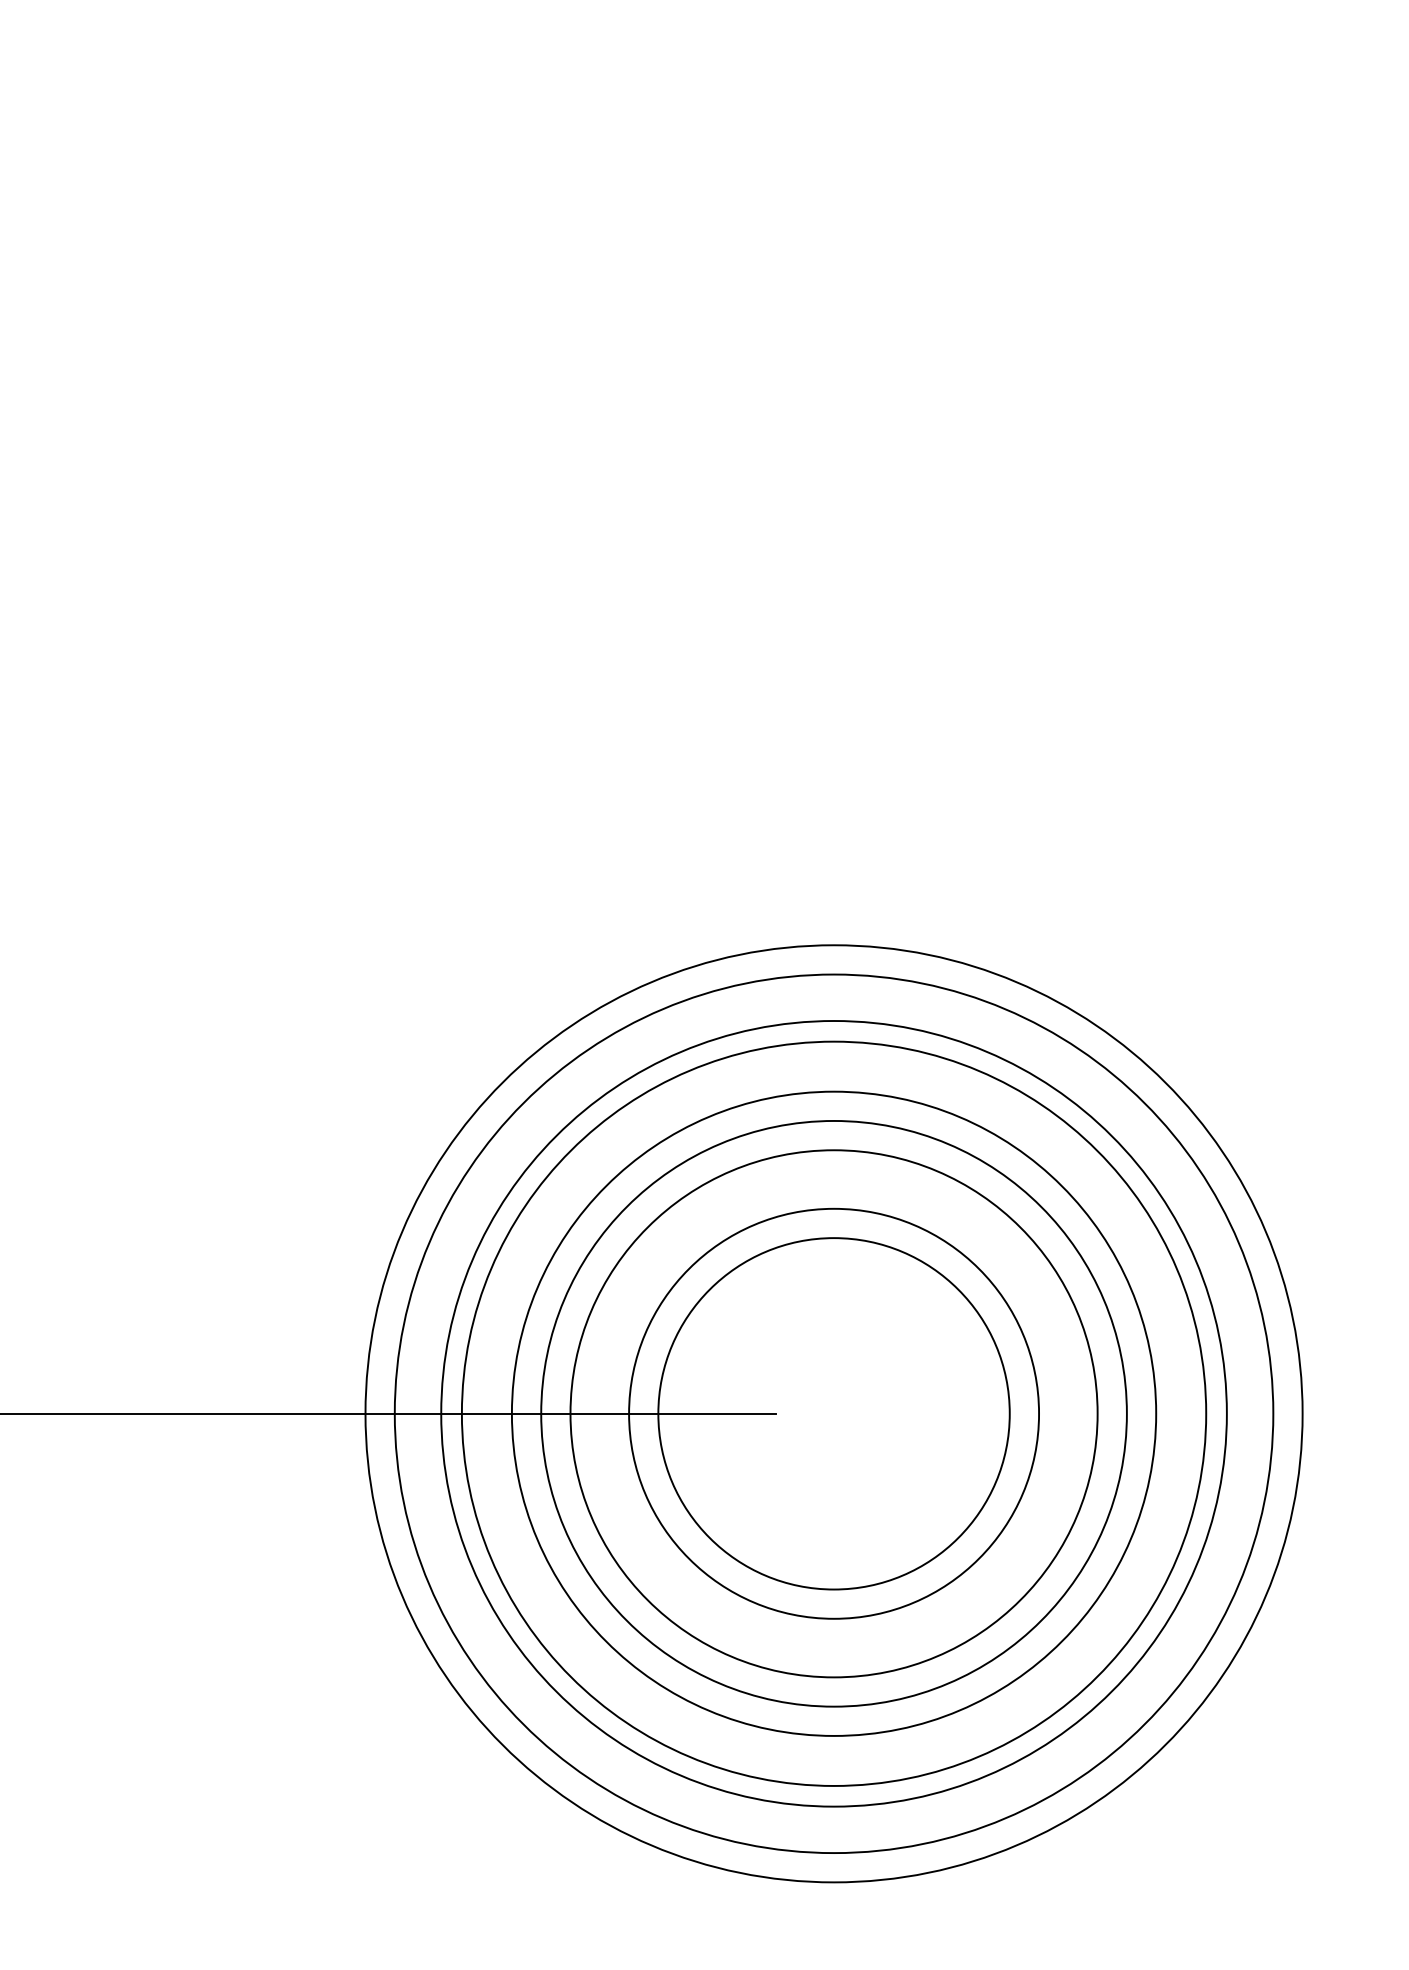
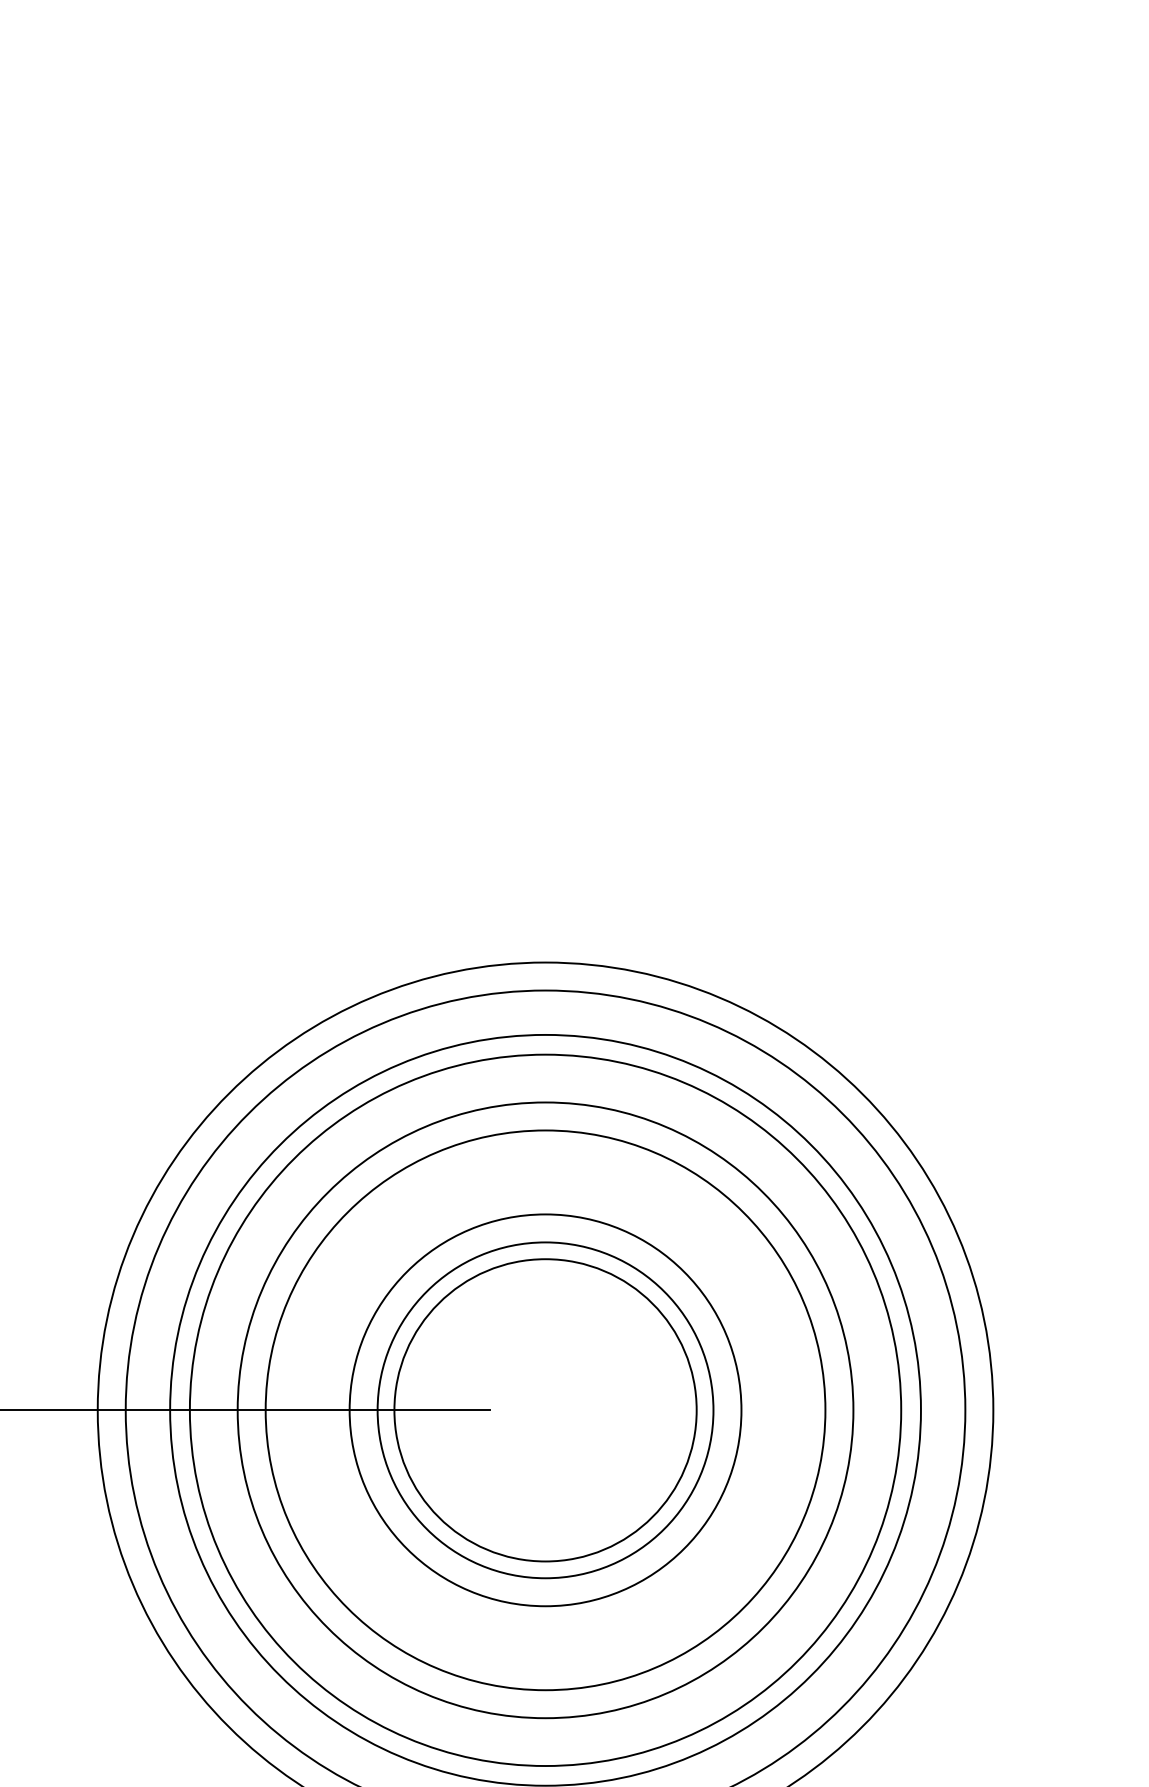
circle: (833, 1413) -> (545, 1410), size x0.6

